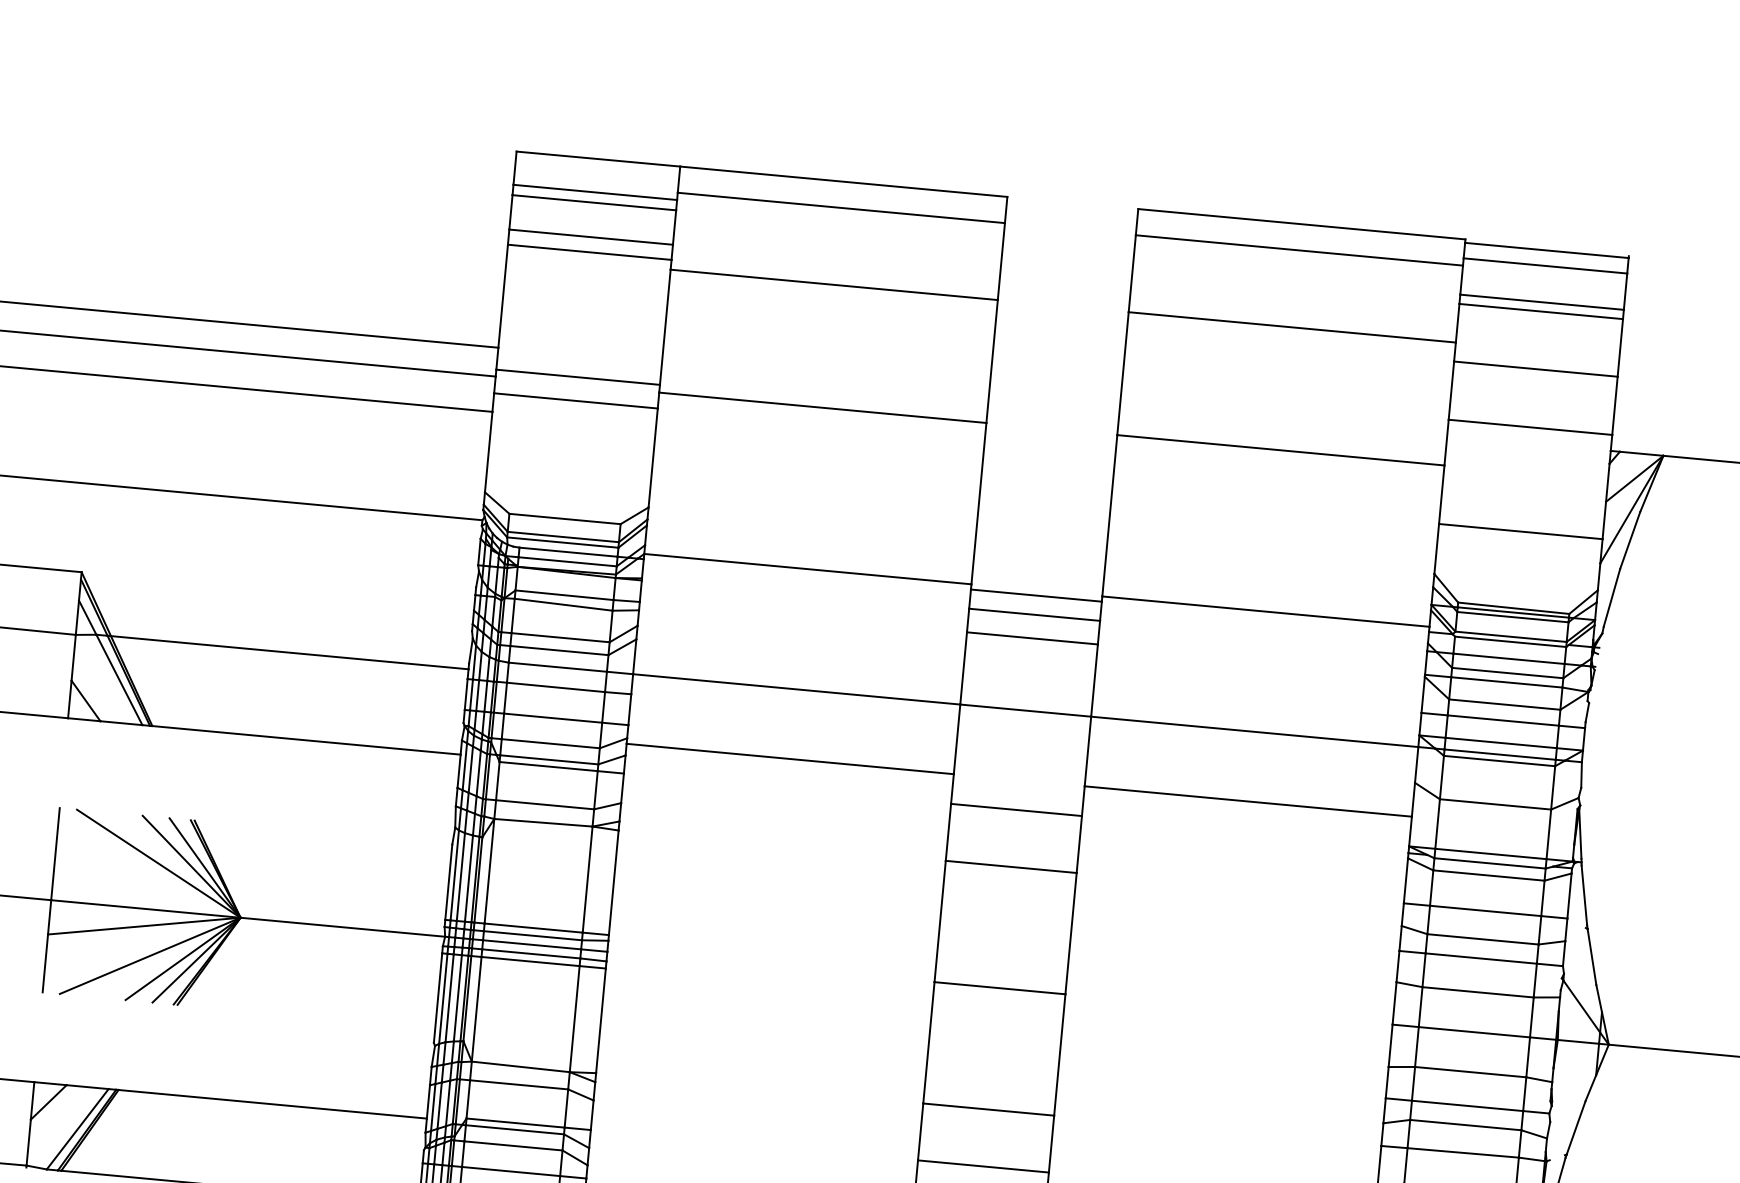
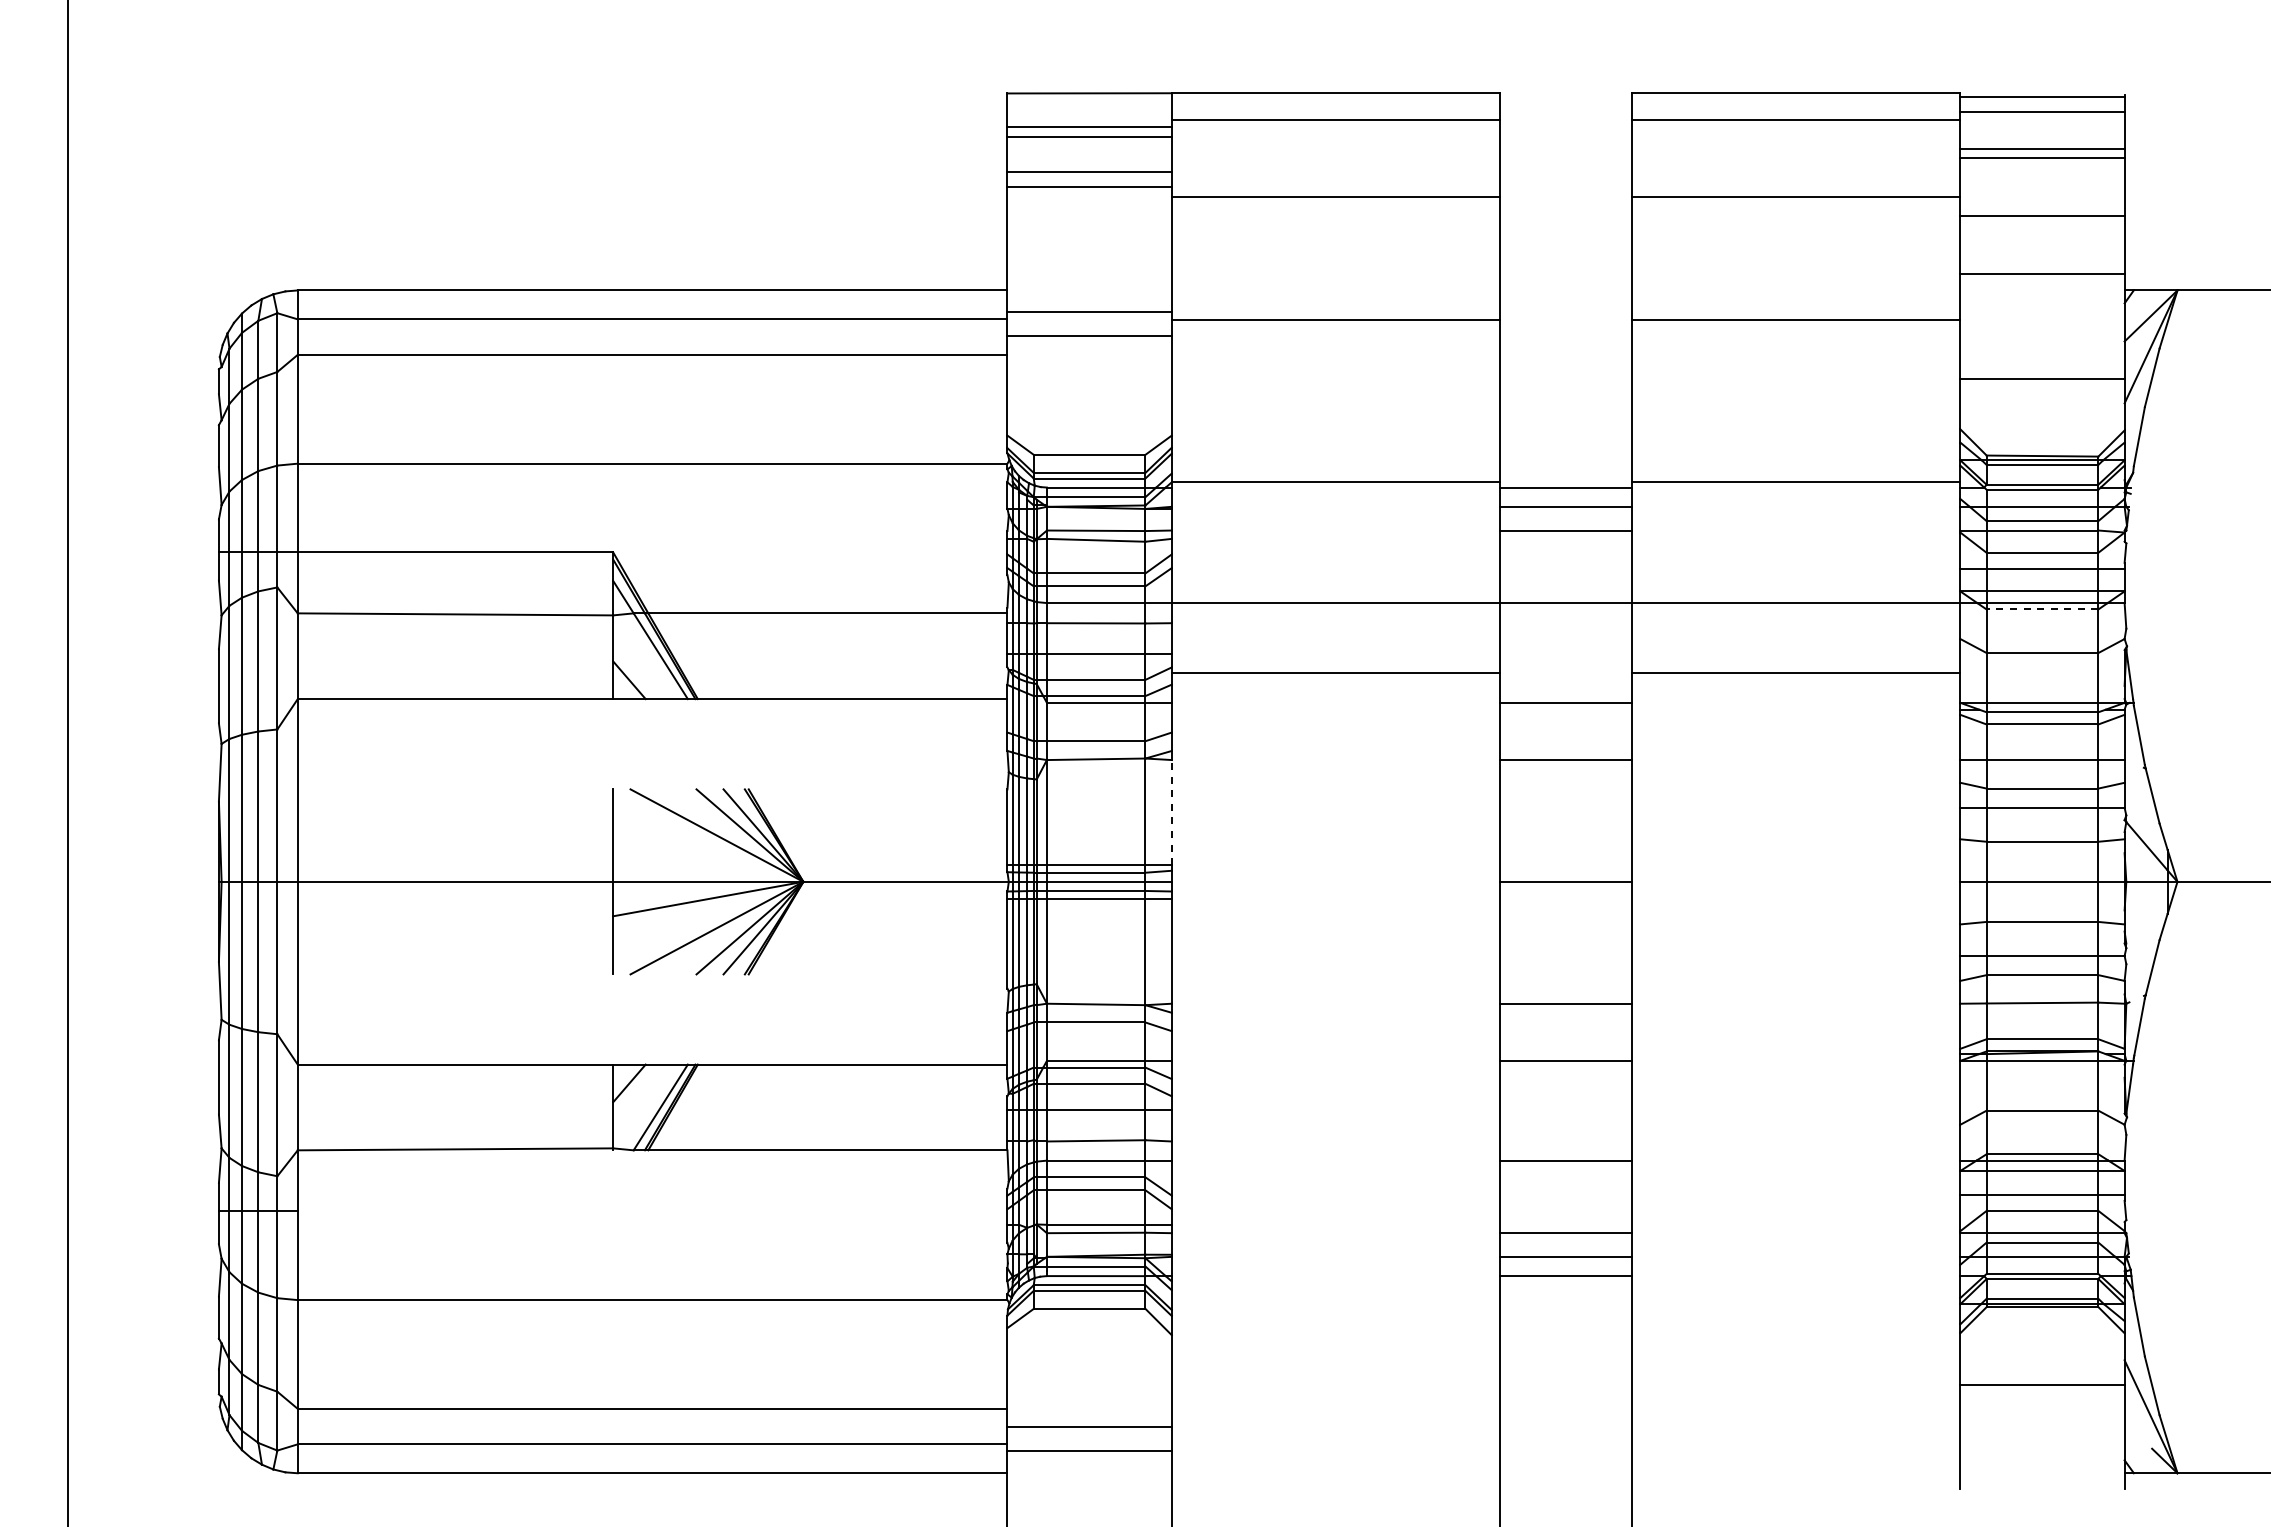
line: (1499, 761) -> (2042, 609), solid -> dashed
line: (613, 882) -> (1171, 812), solid -> dashed

